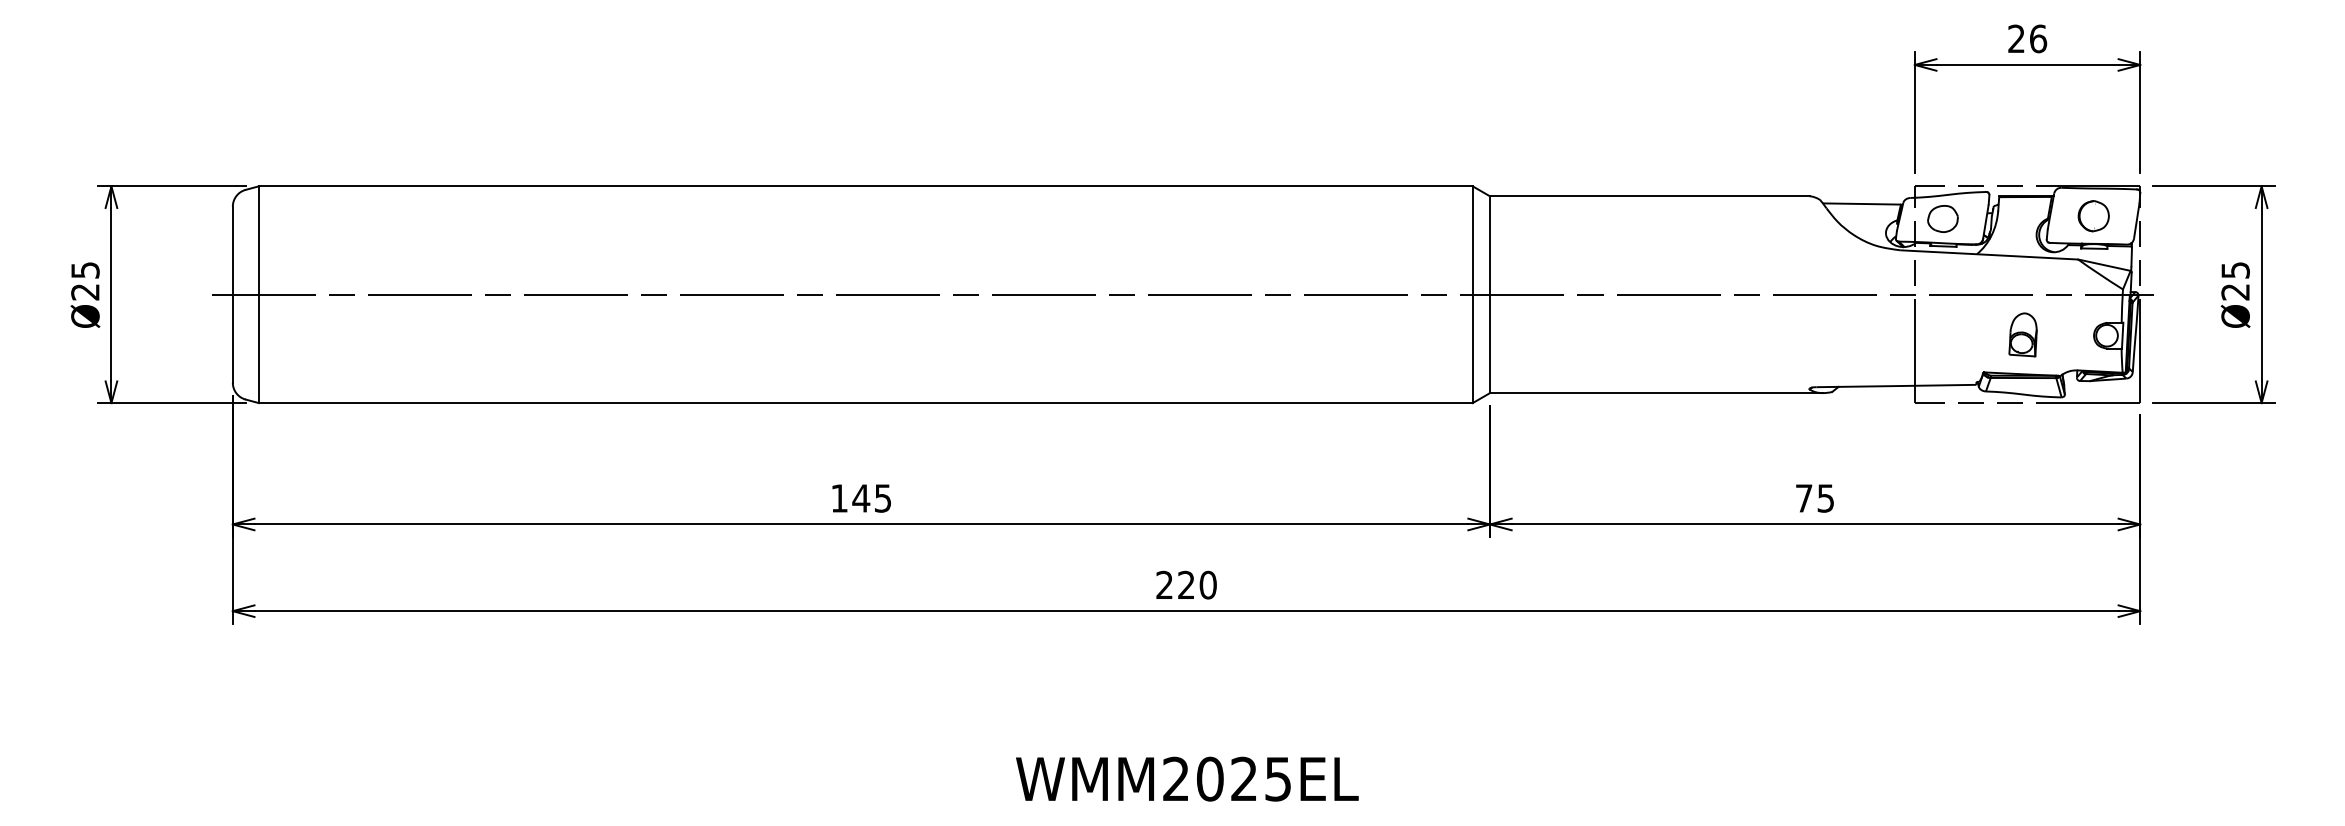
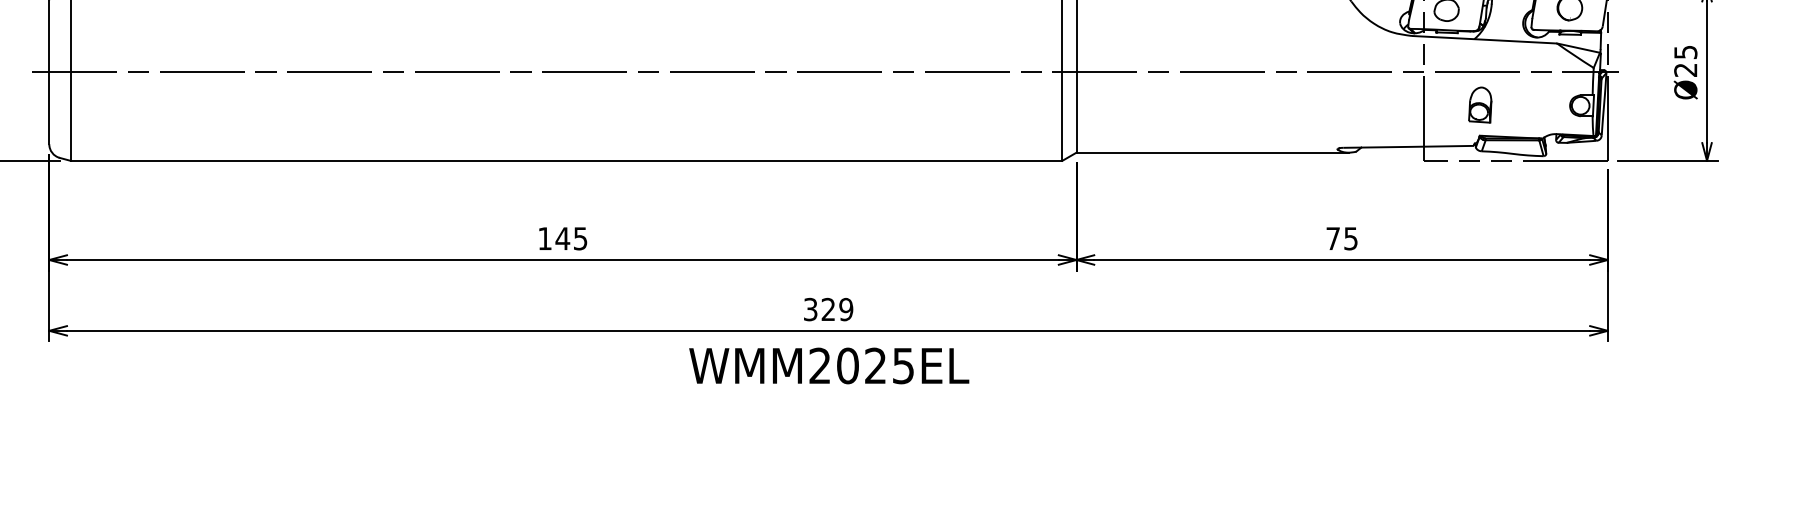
part: (2022, 334) -> (1479, 104), moved
text: (1186, 585) -> (828, 309), 220 -> 329
text: (1187, 778) -> (829, 365), moved

